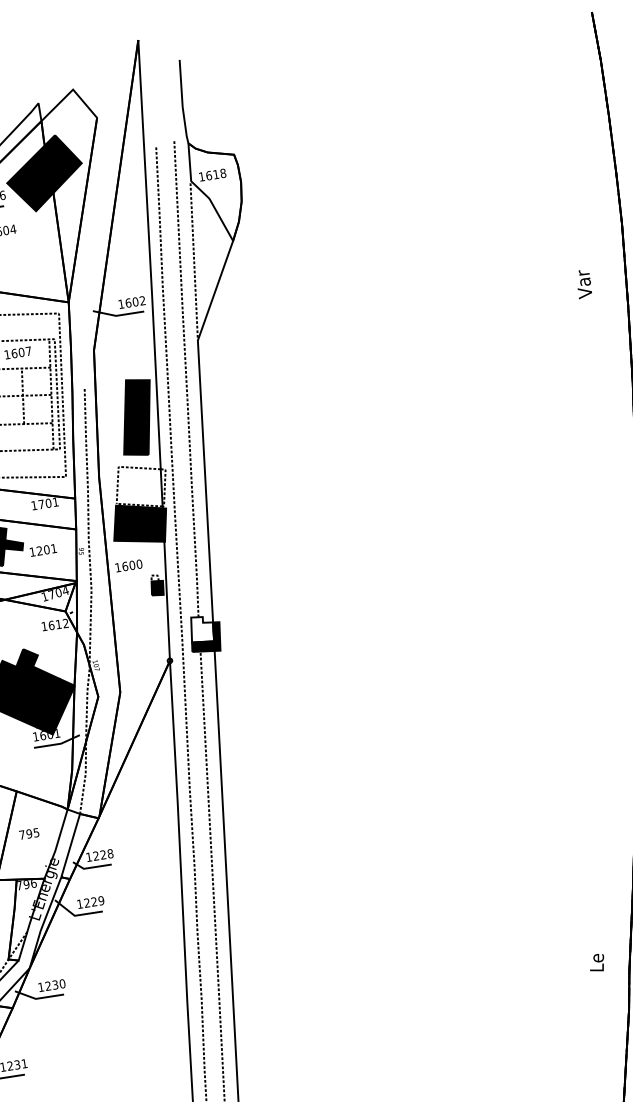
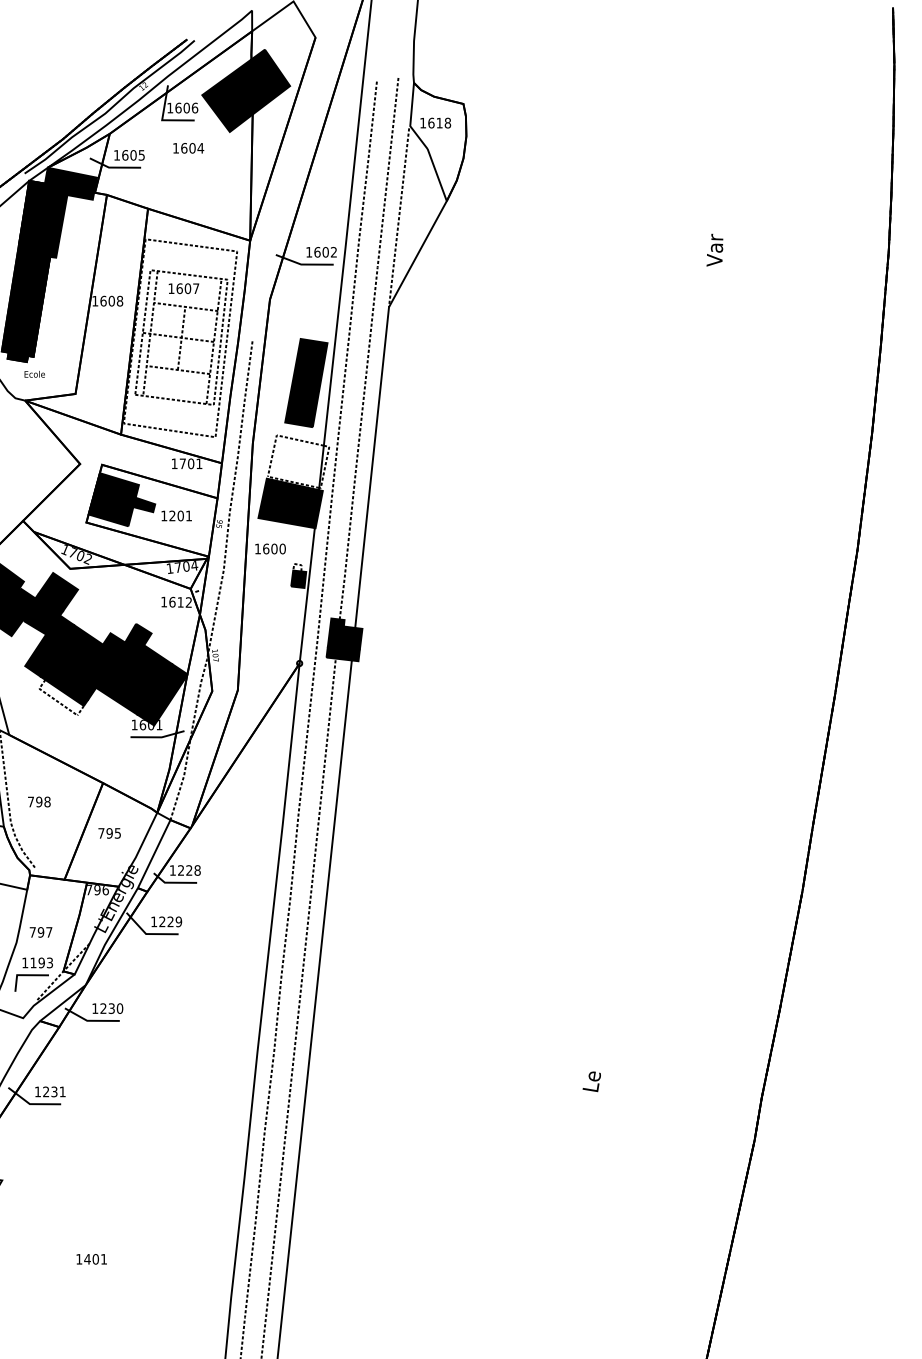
text: (583, 283) -> (714, 249), moved
fill: (201, 629) -> (341, 633), added
text: (596, 962) -> (591, 1081), moved

